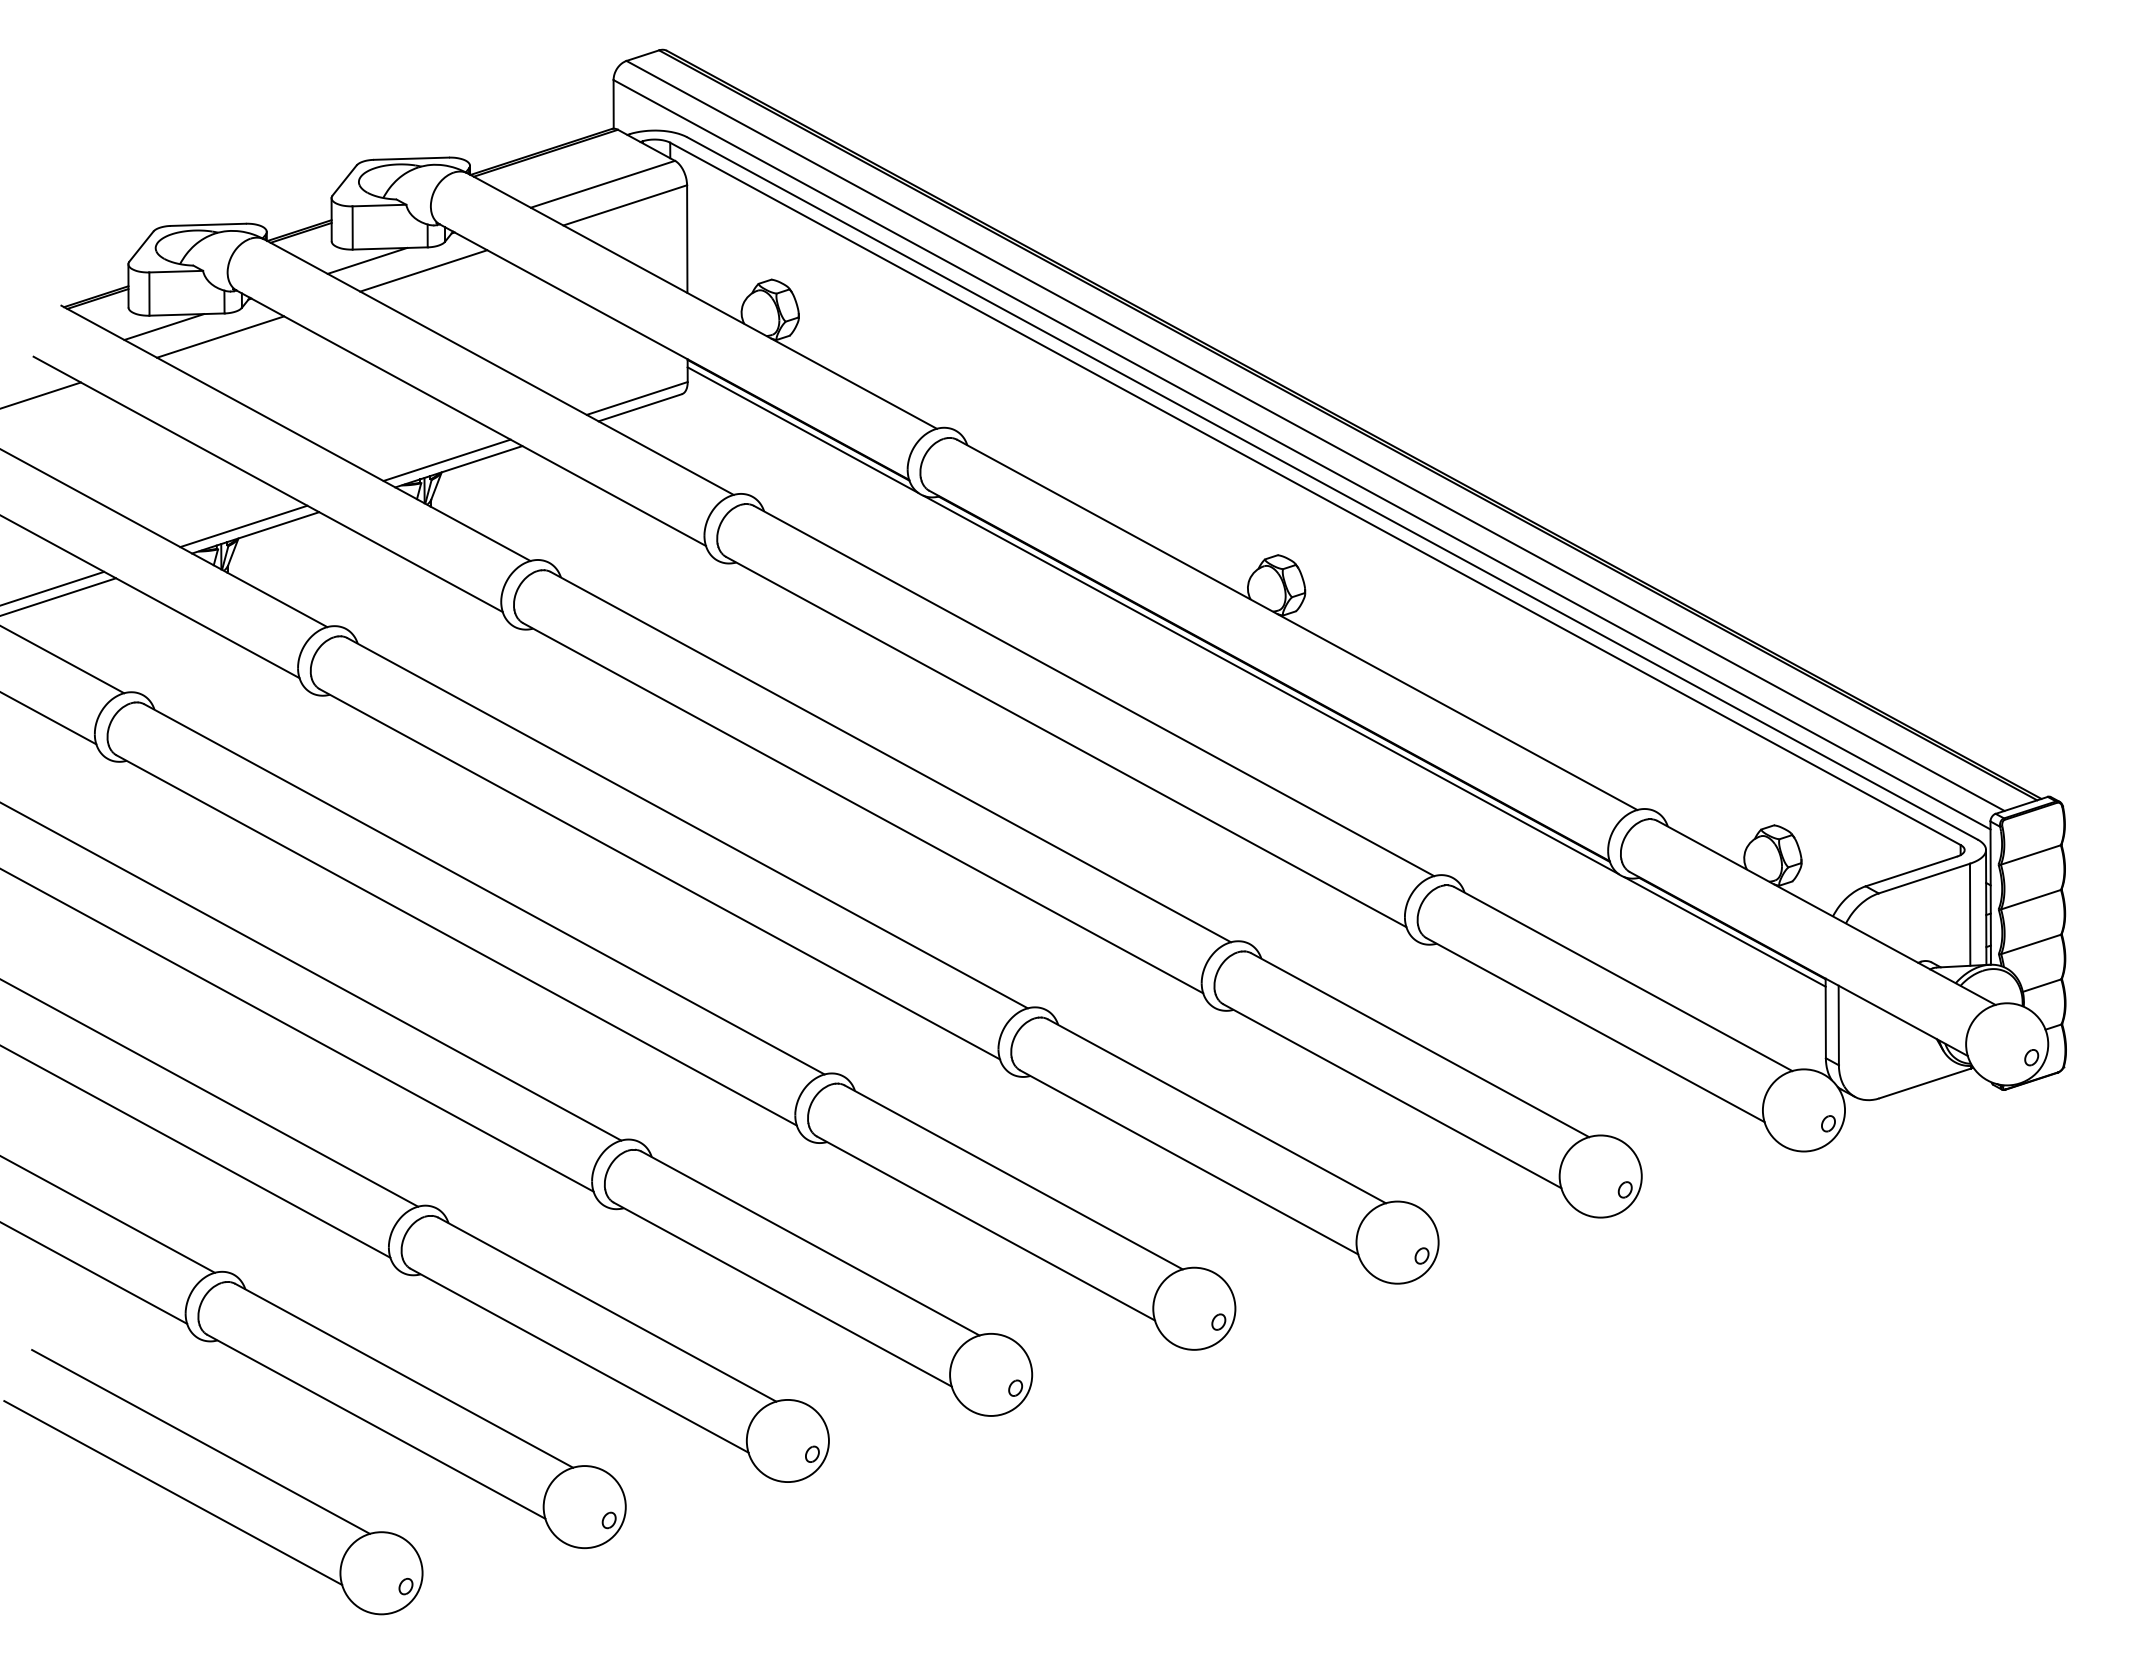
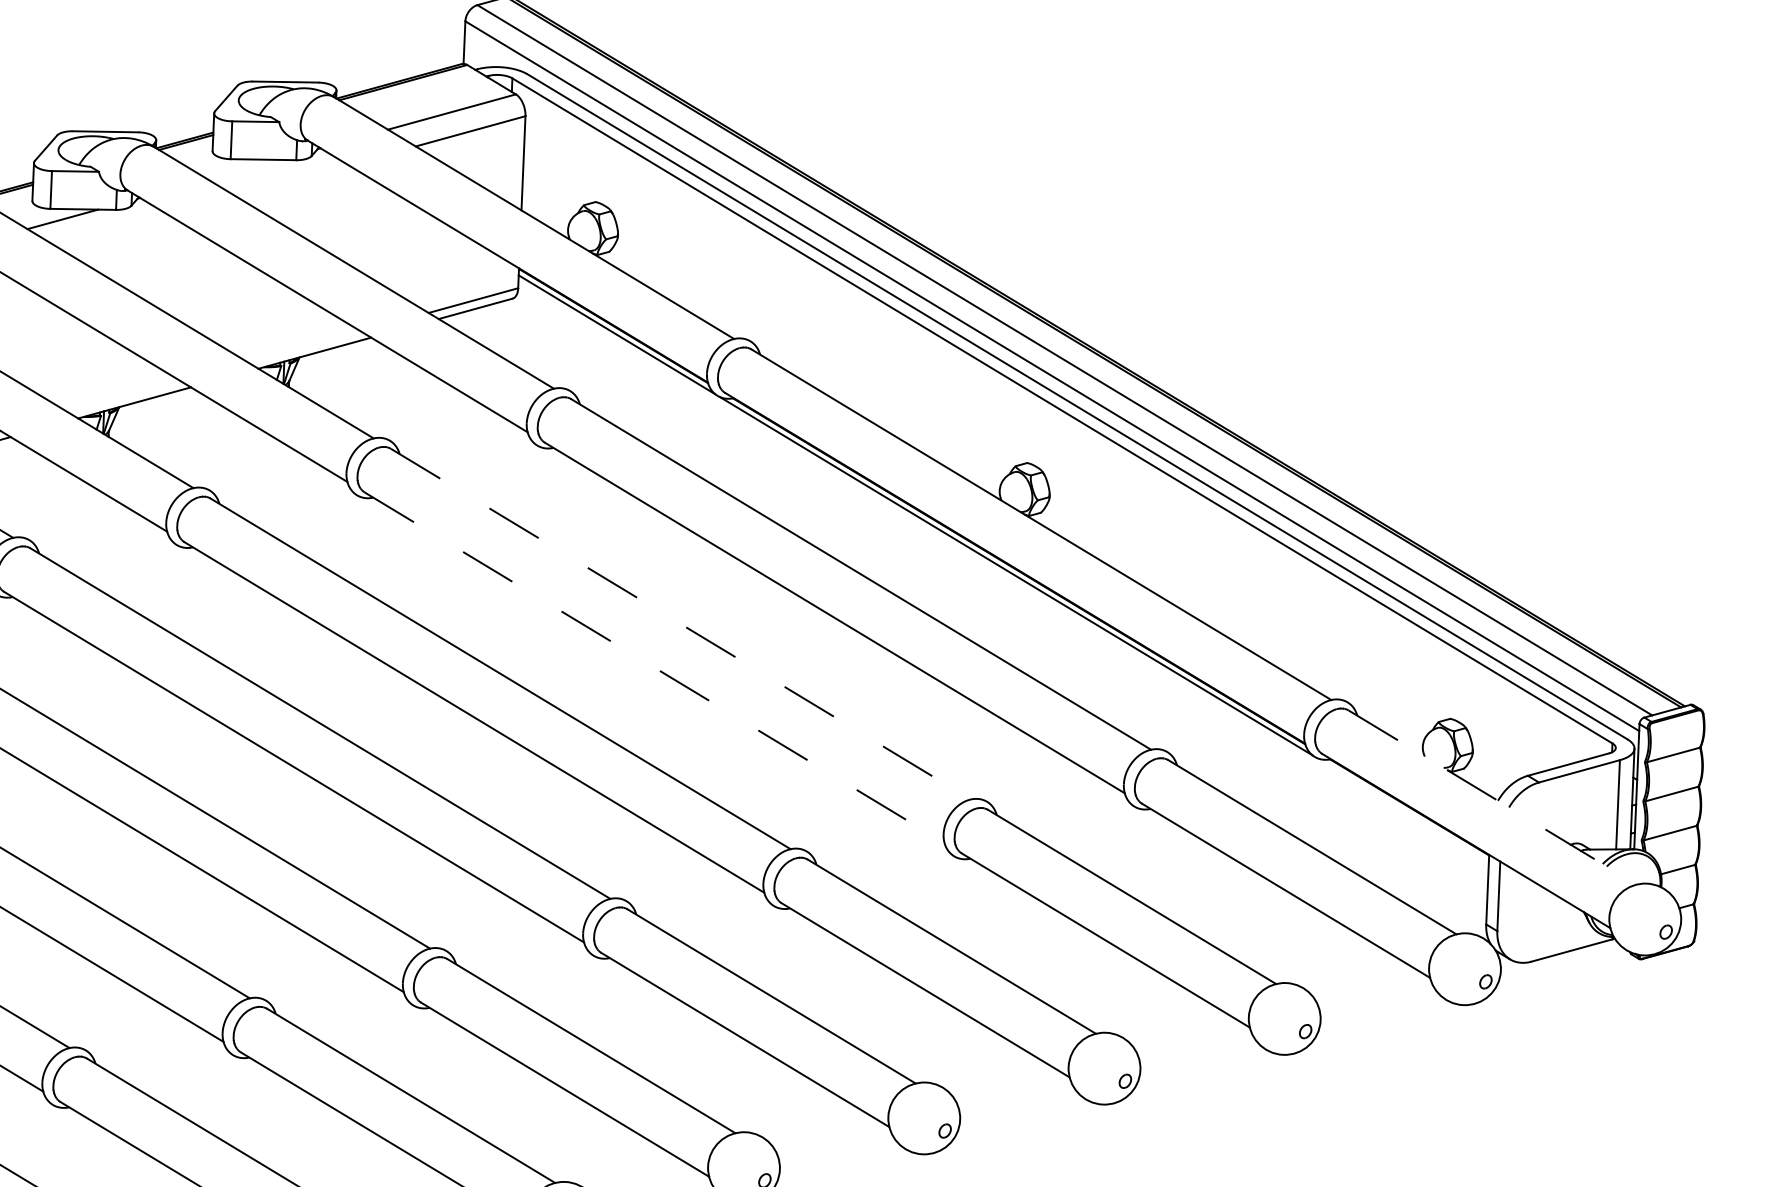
line: (367, 260) -> (243, 169), removed
line: (423, 270) -> (291, 180), removed
line: (220, 336) -> (111, 229), removed
line: (446, 460) -> (304, 347), removed
line: (243, 526) -> (124, 396), removed
line: (891, 757) -> (681, 624), solid -> dashed
line: (863, 808) -> (654, 667), solid -> dashed
line: (1827, 913) -> (1493, 798), solid -> dashed
line: (1724, 931) -> (1402, 809), removed

